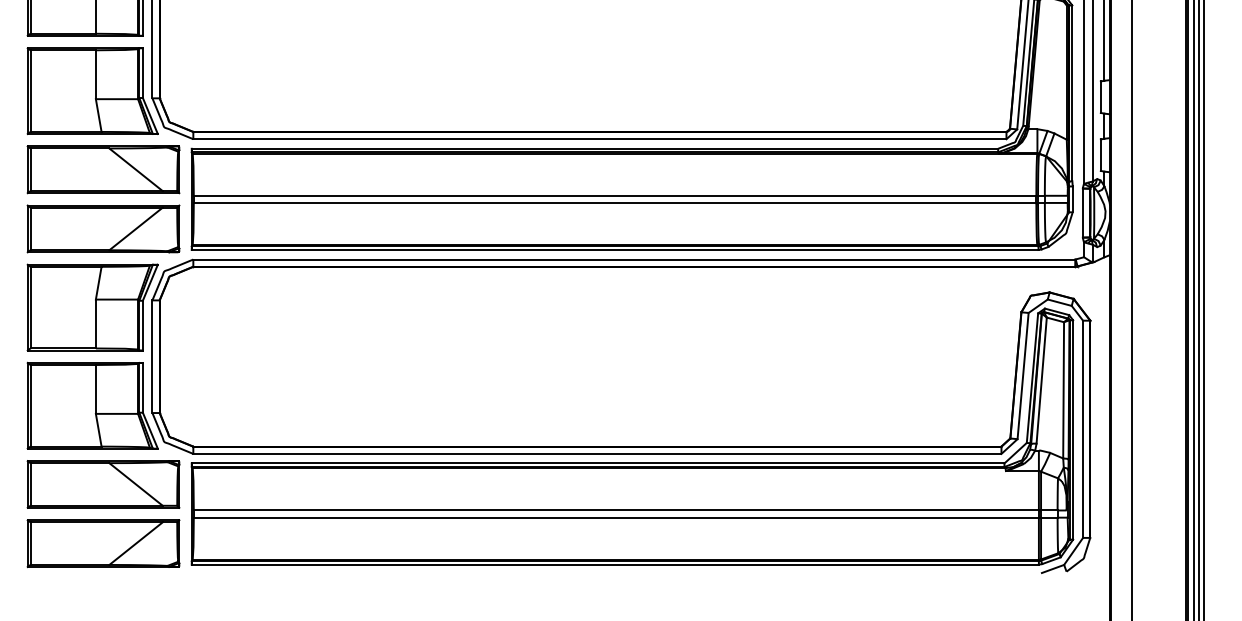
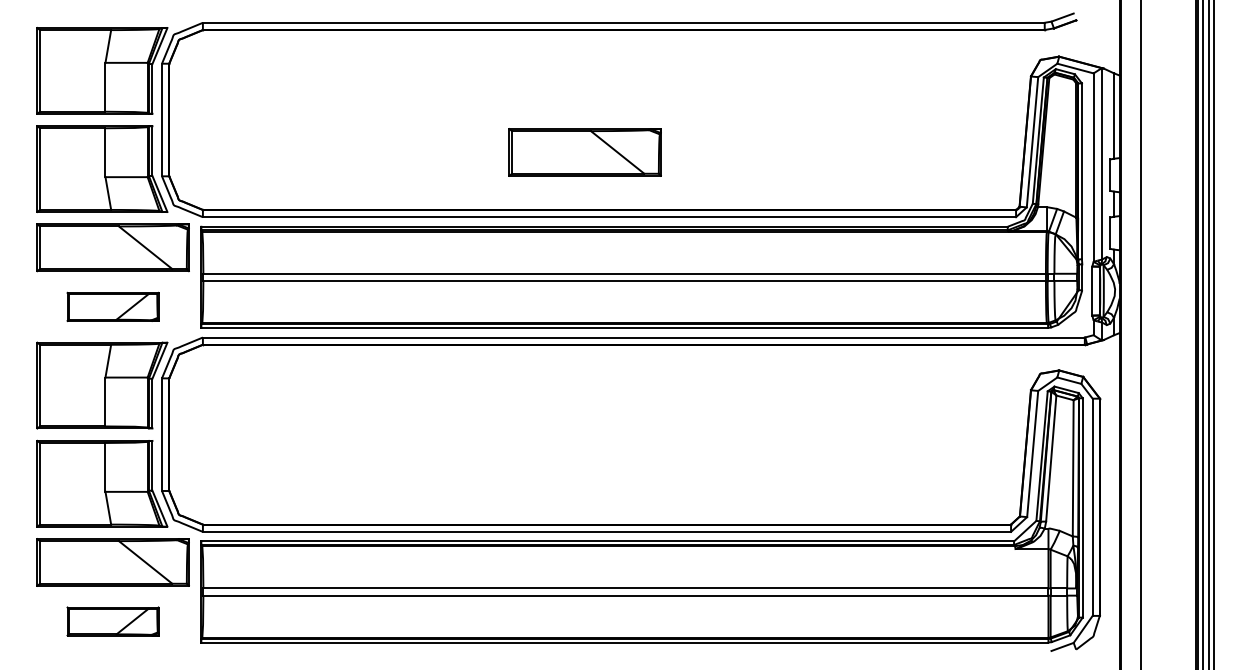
part: (574, 74) -> (584, 152), added
part: (102, 228) -> (112, 306), size x0.6
part: (102, 543) -> (112, 621), size x0.6

